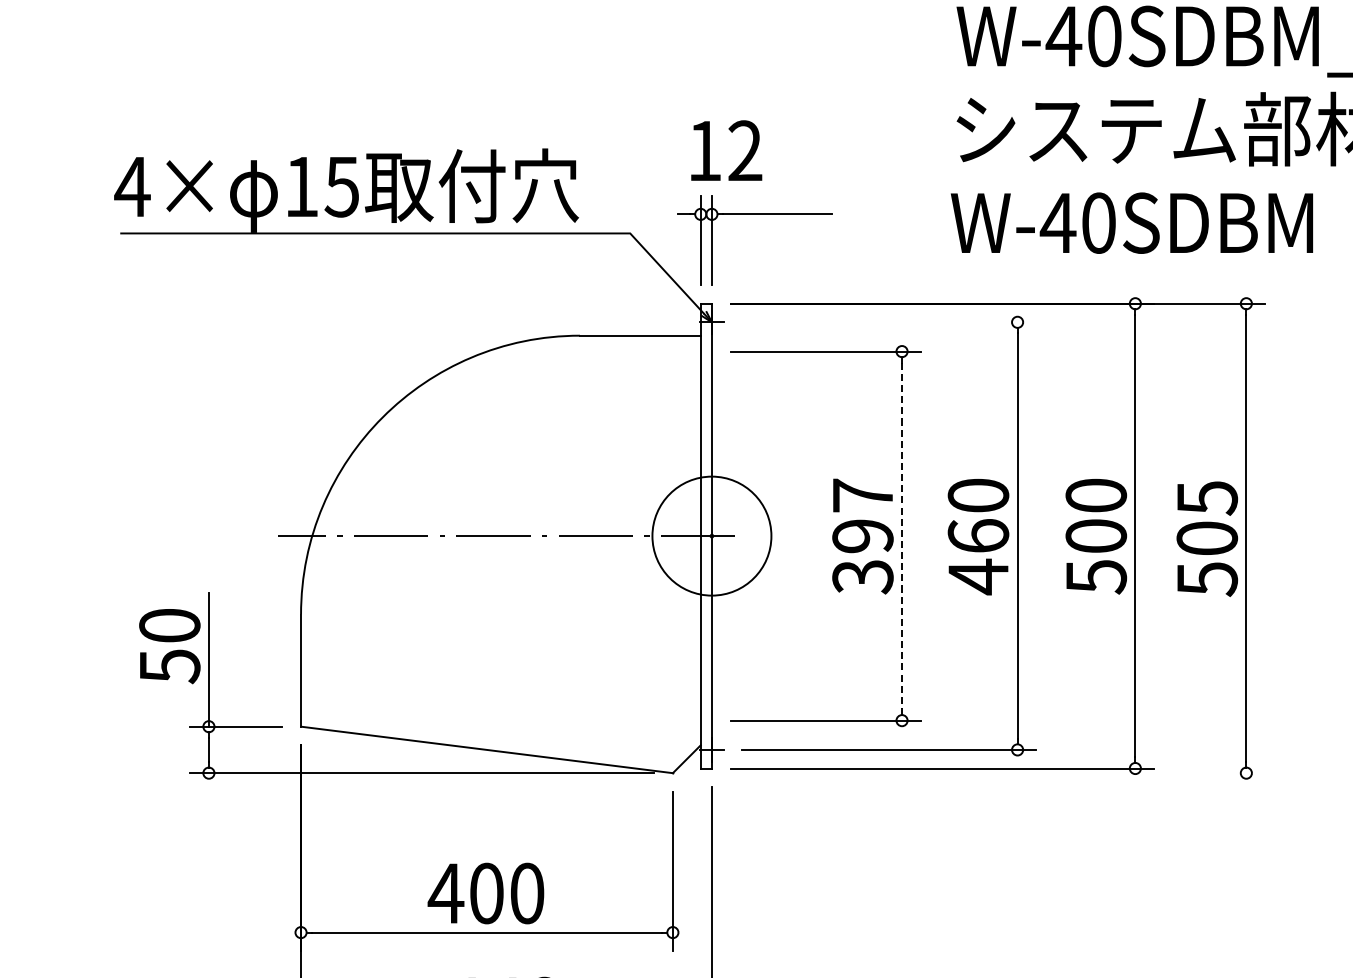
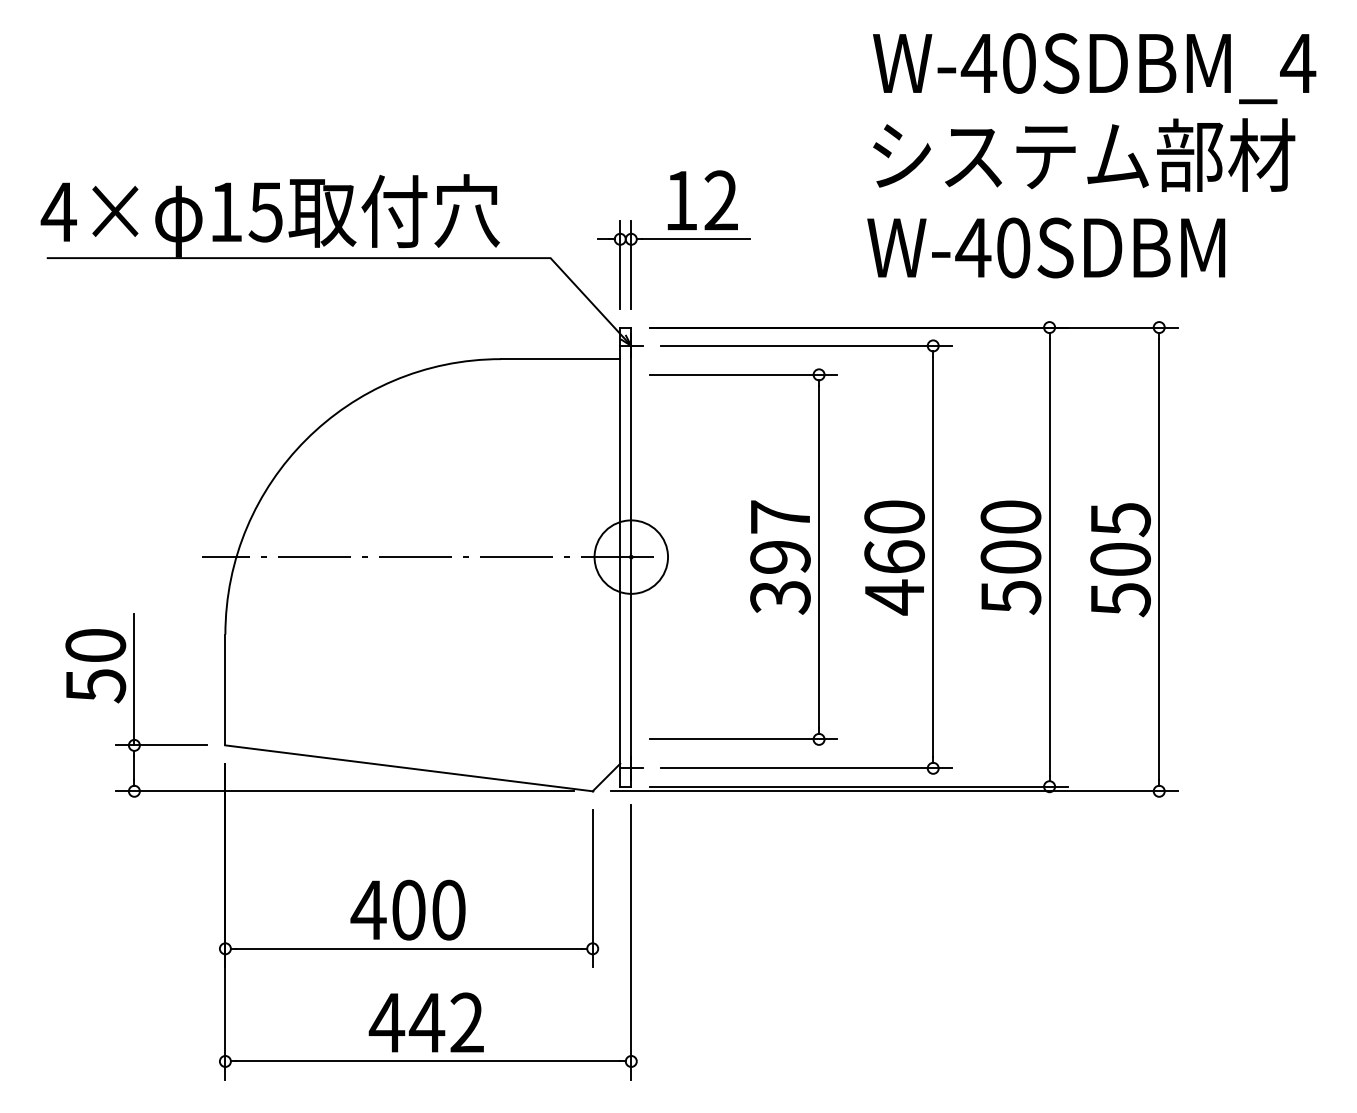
text: (726, 150) -> (702, 200), moved
line: (889, 321) -> (806, 345), added
circle: (712, 535) -> (631, 556), size x0.62
line: (902, 536) -> (819, 557), dashed -> solid
line: (978, 773) -> (894, 791), added

